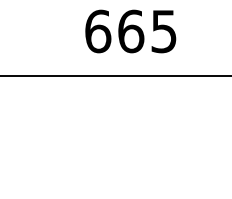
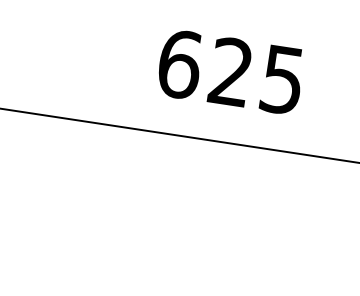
text: (131, 31) -> (231, 72), 665 -> 625

